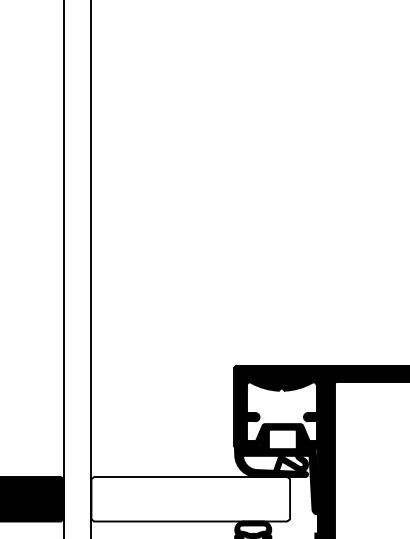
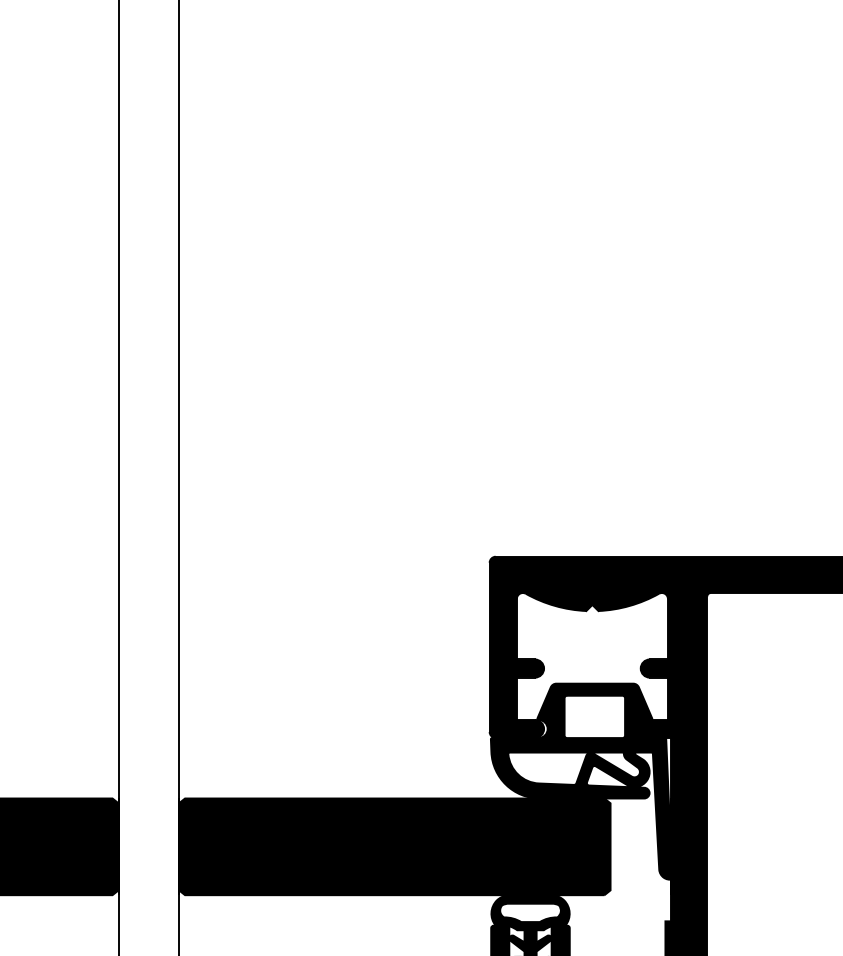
fill: (190, 498) -> (394, 845), added

